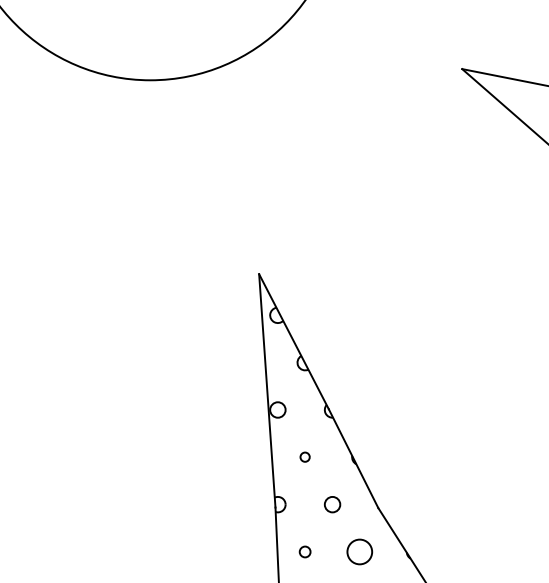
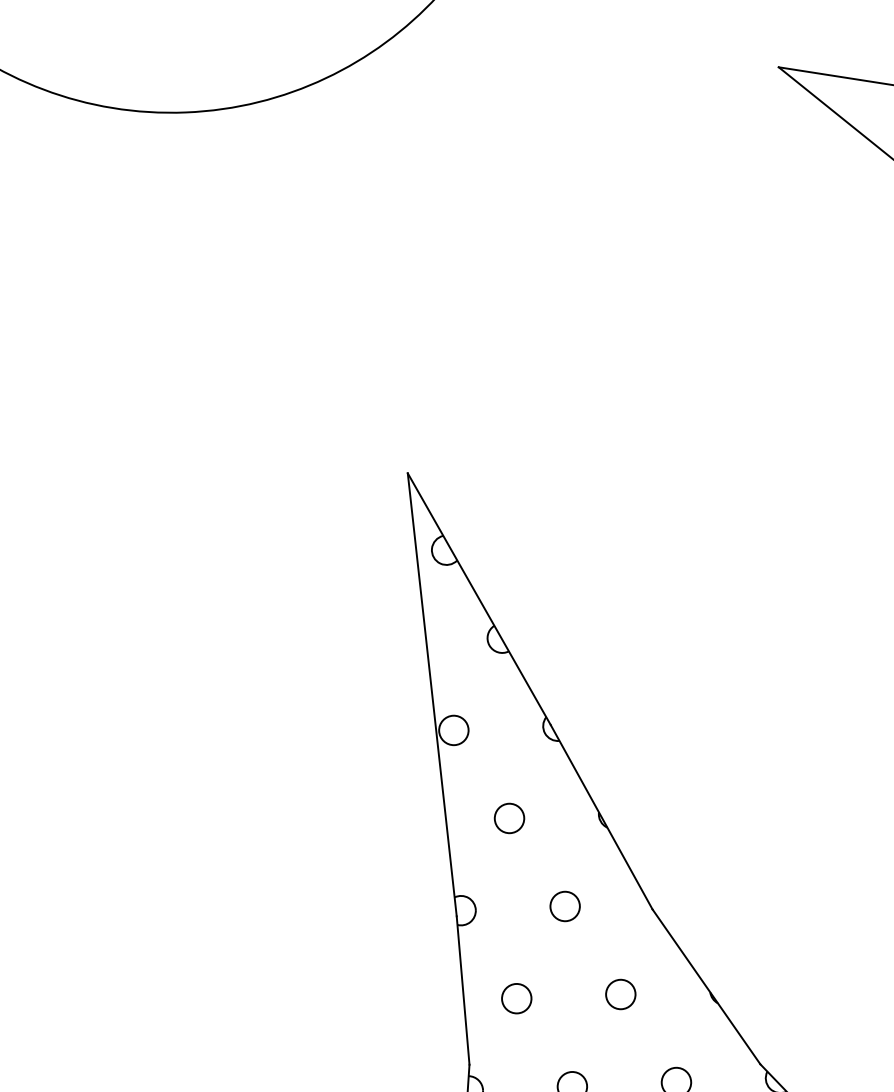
circle: (304, 456) -> (508, 816), size x1.67
circle: (304, 551) -> (515, 997), size x1.43
circle: (359, 551) -> (620, 993), size x0.62

